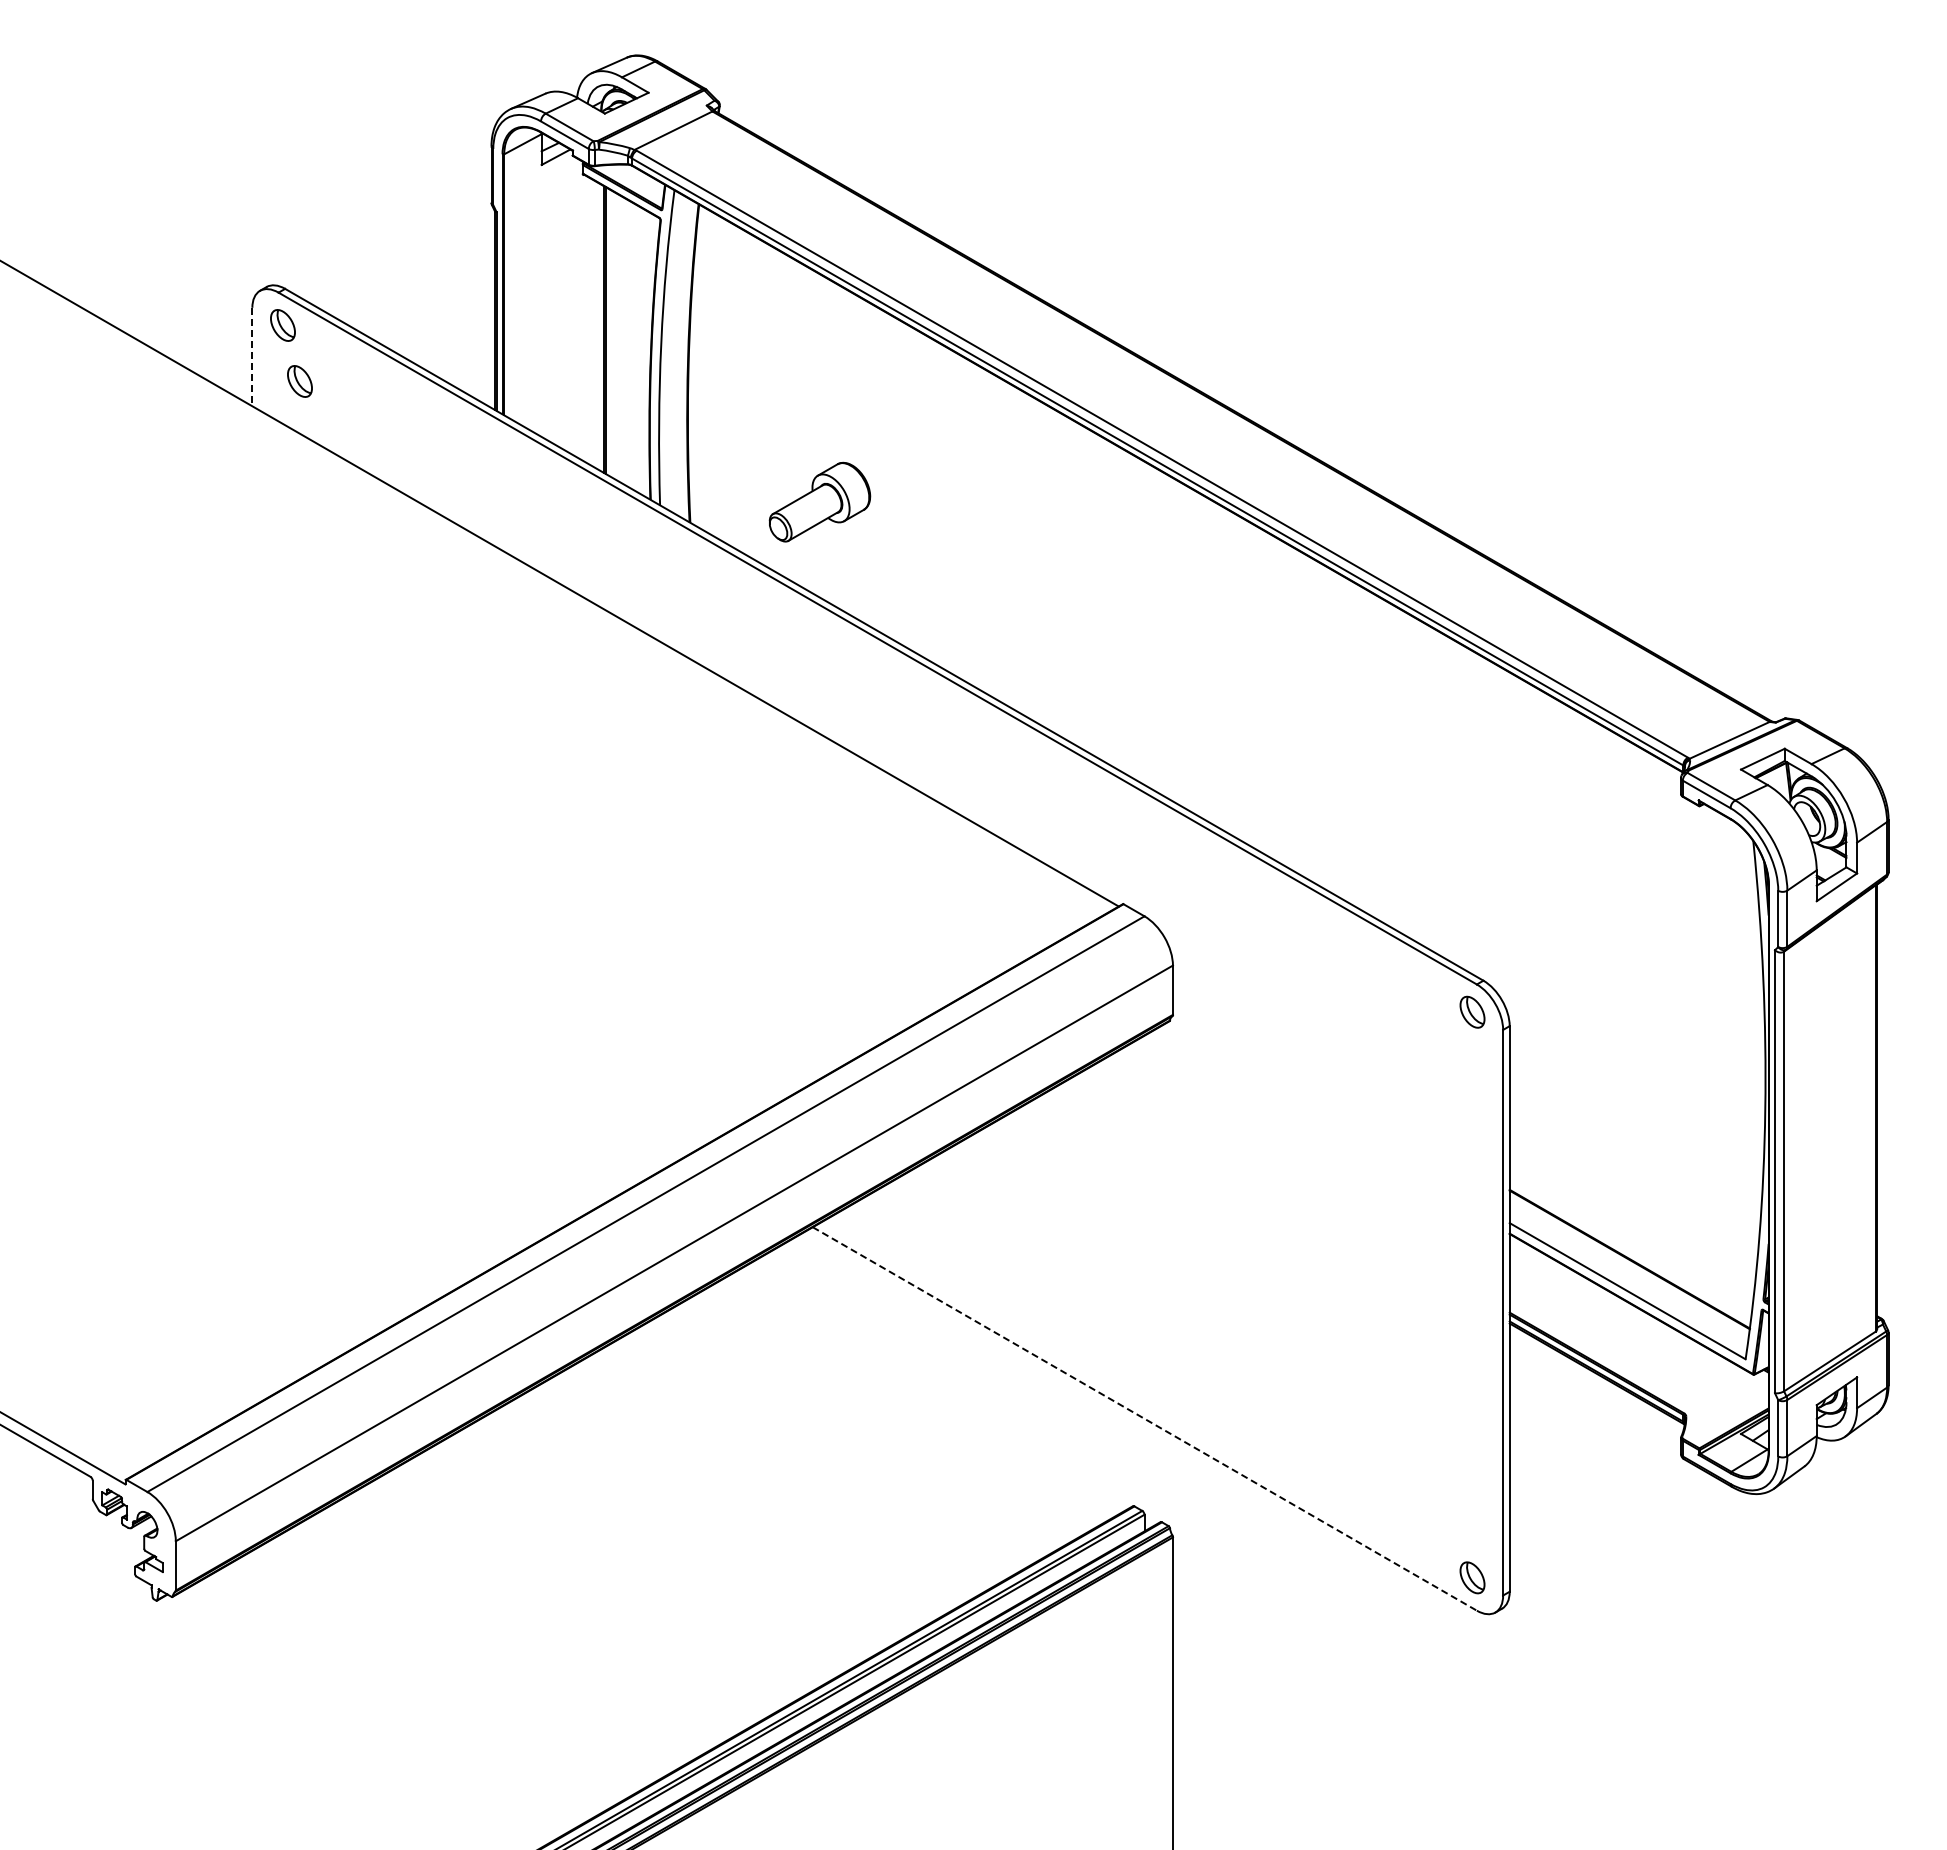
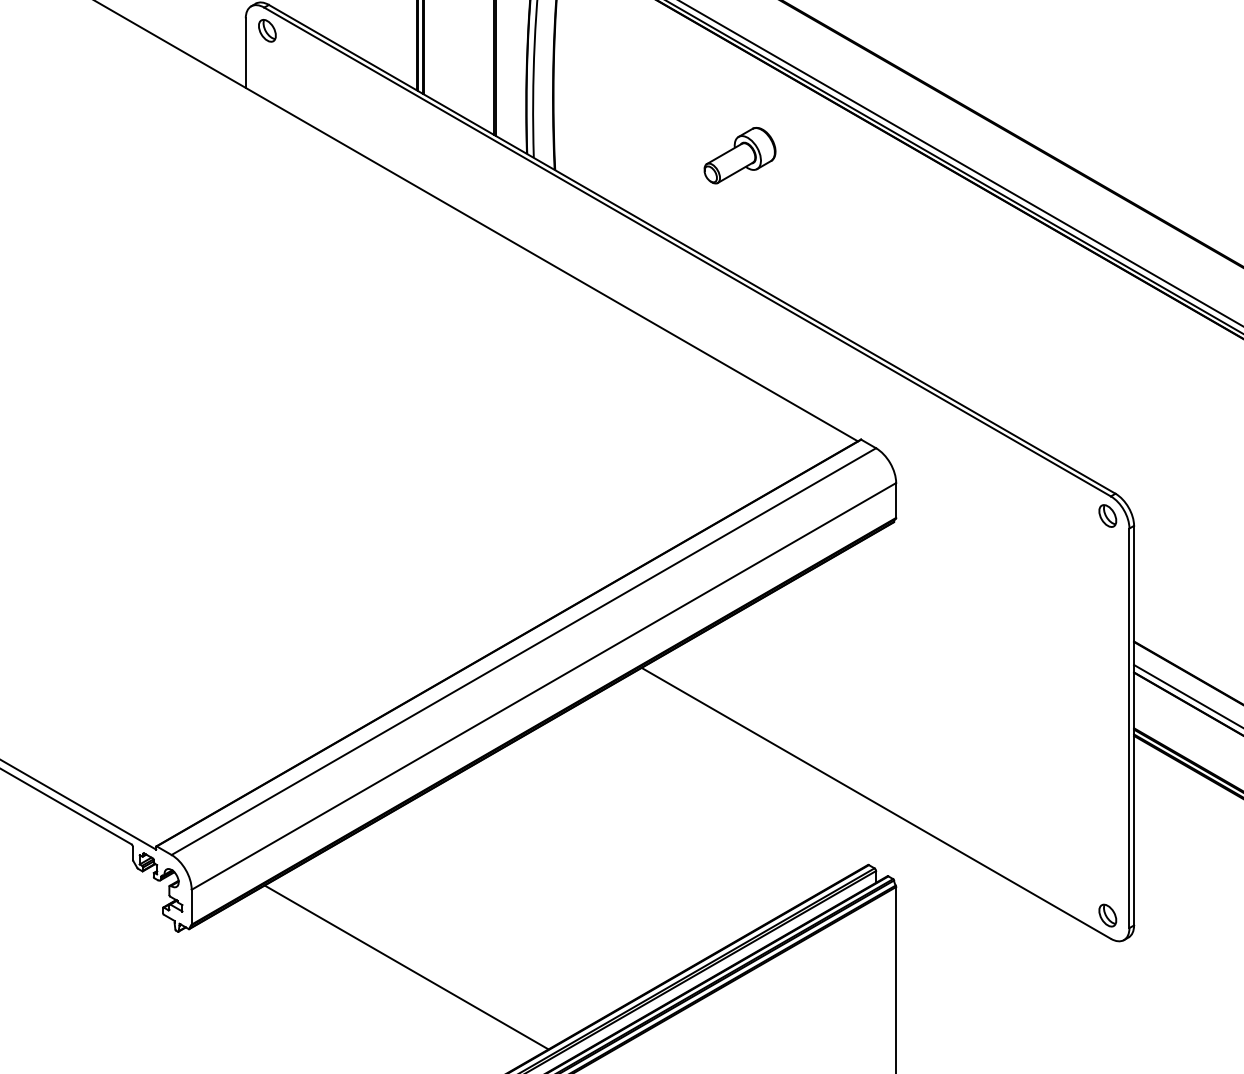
line: (252, 357) -> (245, 53), dashed -> solid
part: (299, 381) -> (279, 70), removed
part: (819, 501) -> (739, 155), moved
line: (1145, 1419) -> (876, 803), dashed -> solid
line: (479, 1651) -> (406, 967), added

